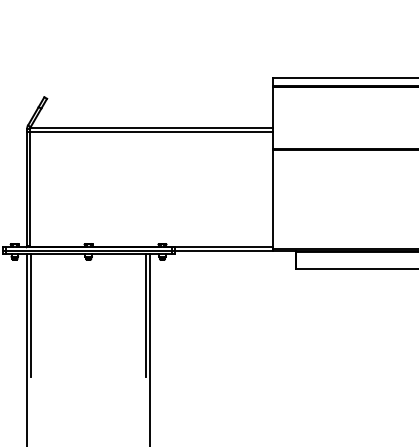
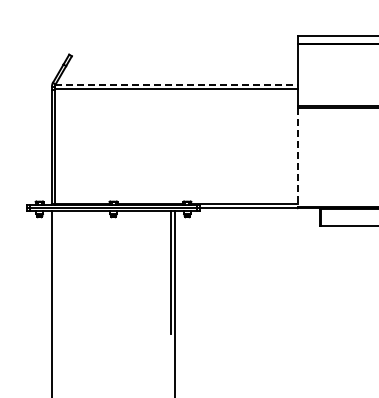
line: (151, 127) -> (176, 84), solid -> dashed
line: (272, 199) -> (297, 156), solid -> dashed
line: (31, 314) -> (56, 271), removed

